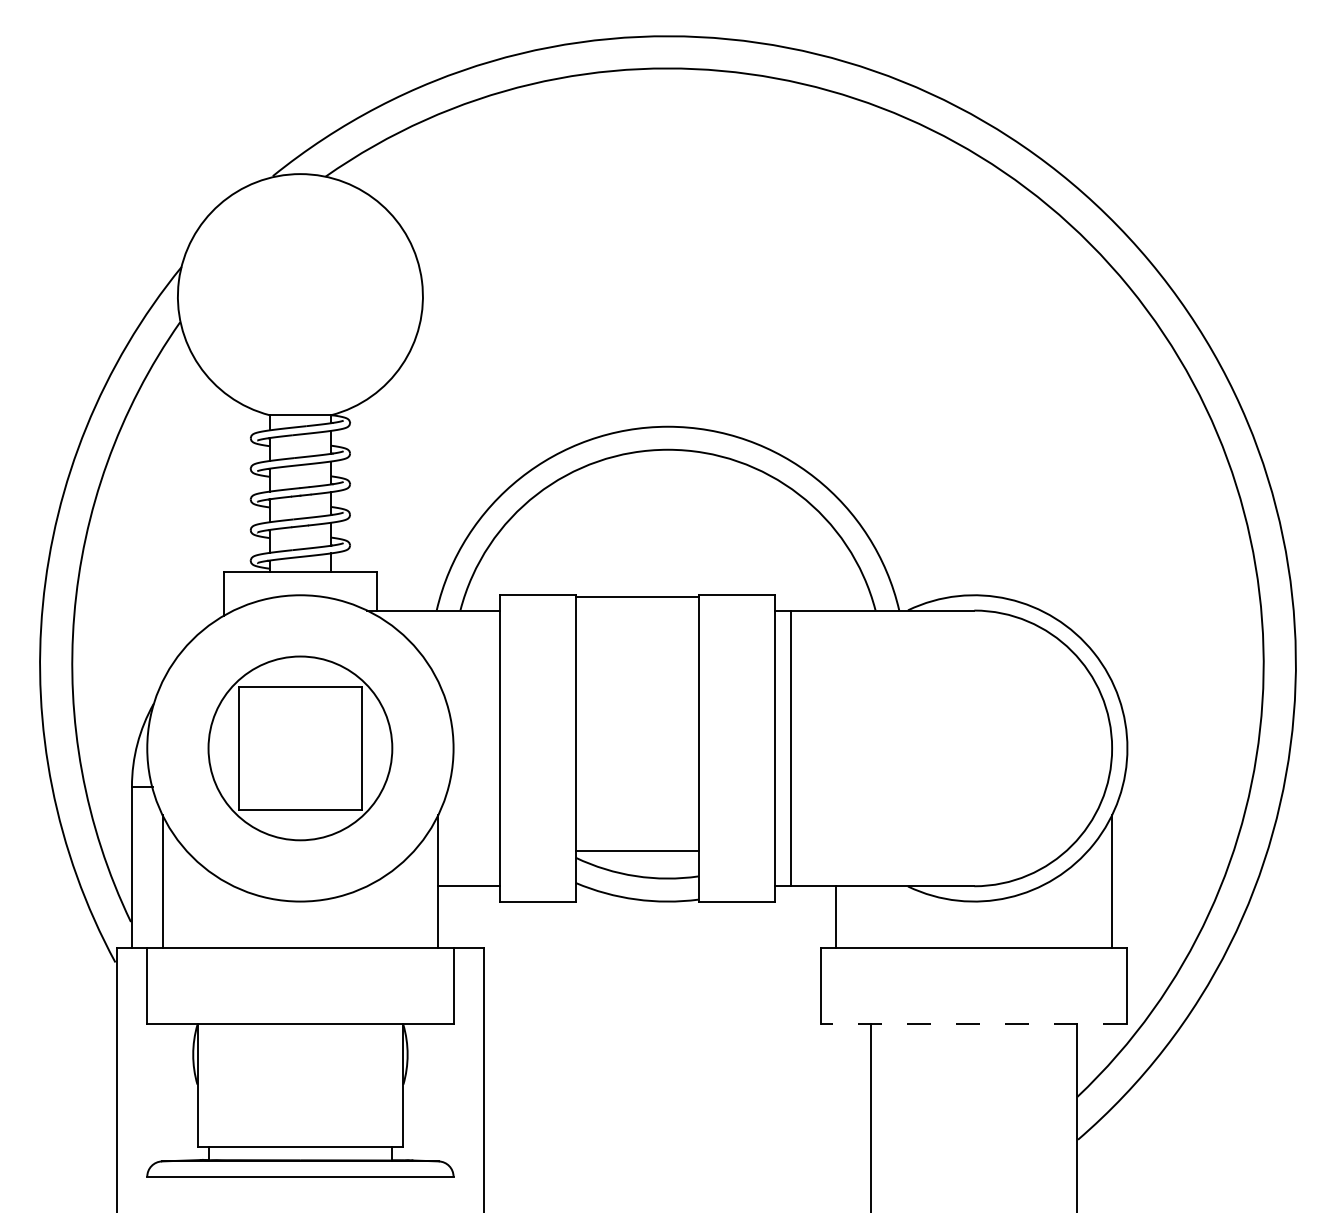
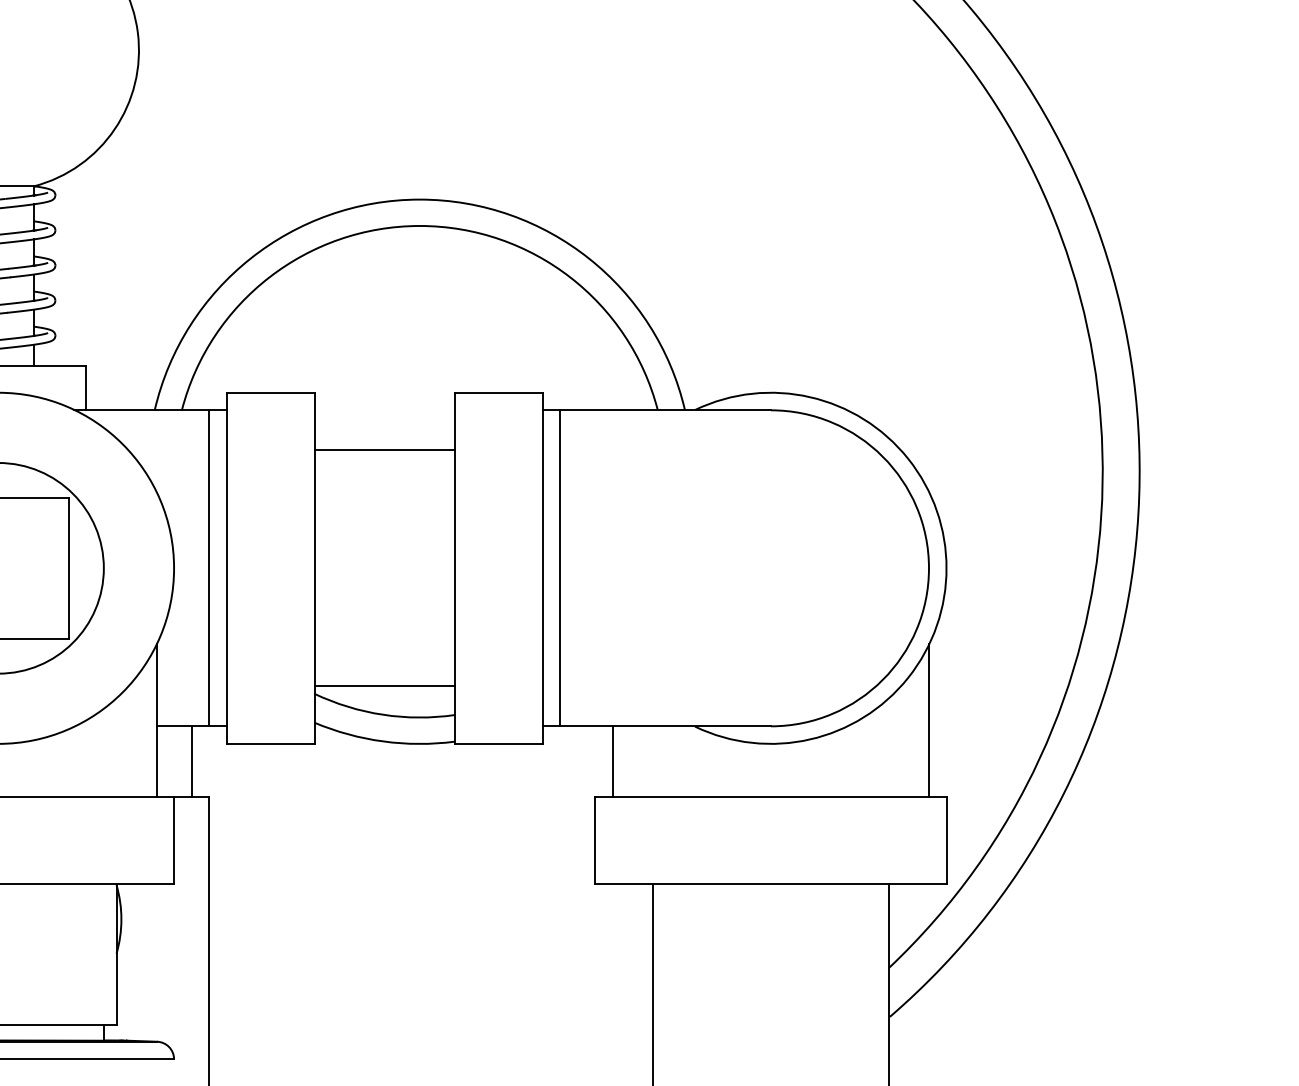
line: (637, 596) -> (384, 450), moved
line: (484, 748) -> (209, 568), added
line: (468, 916) -> (191, 760), added
line: (973, 1024) -> (770, 884), dashed -> solid

